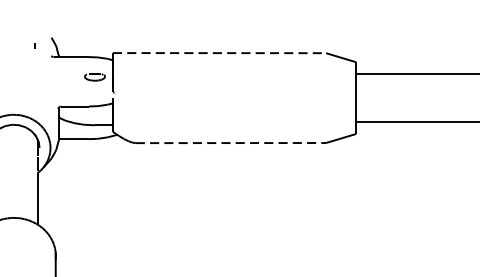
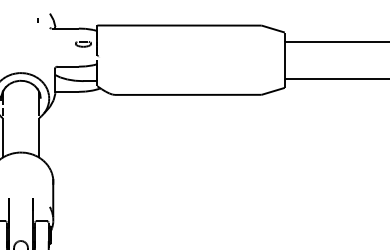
line: (220, 53) -> (180, 25), dashed -> solid
line: (231, 142) -> (188, 94), dashed -> solid

